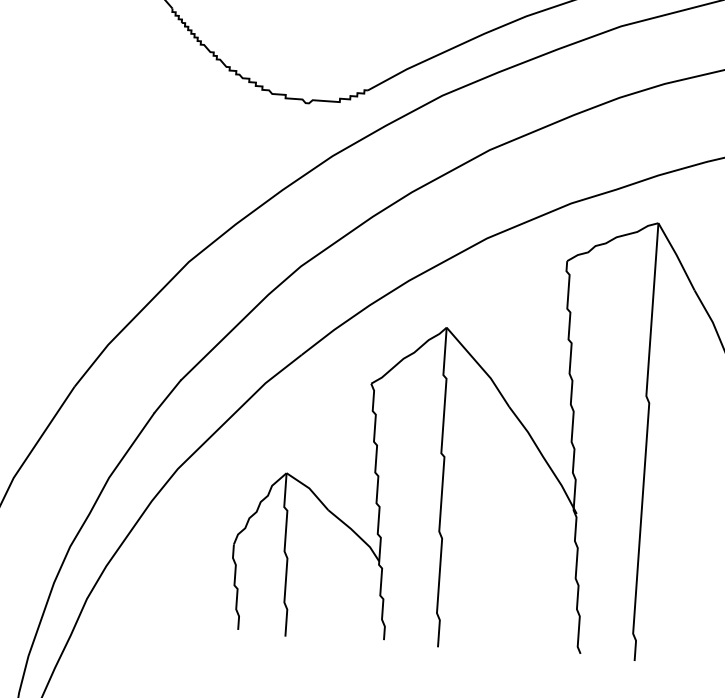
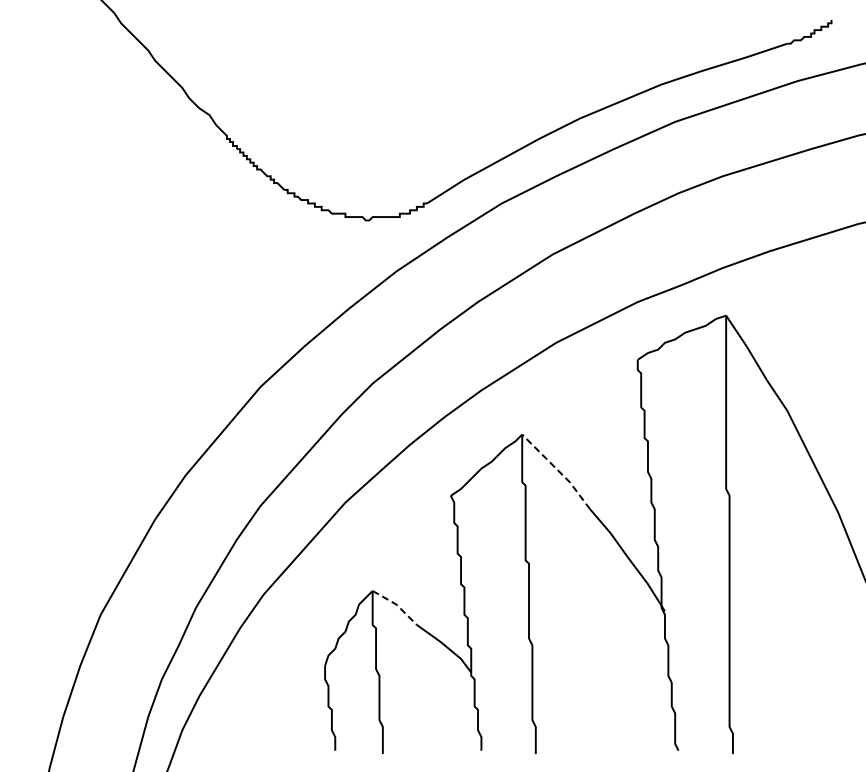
line: (479, 365) -> (557, 470), solid -> dashed
line: (309, 488) -> (396, 604), solid -> dashed

